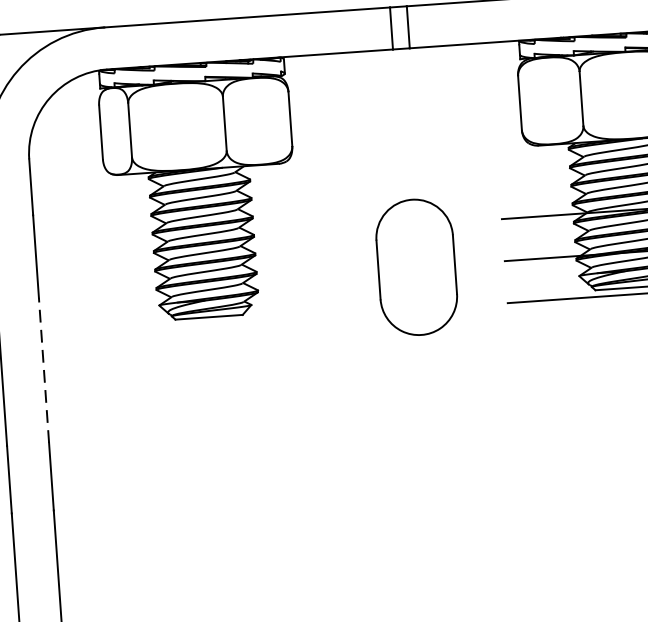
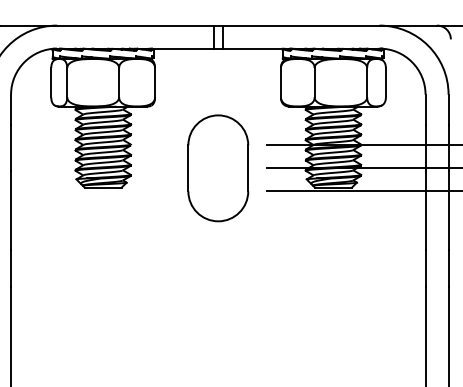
part: (417, 267) -> (218, 168), size x1.43
line: (44, 370) -> (11, 210), dashed -> solid

